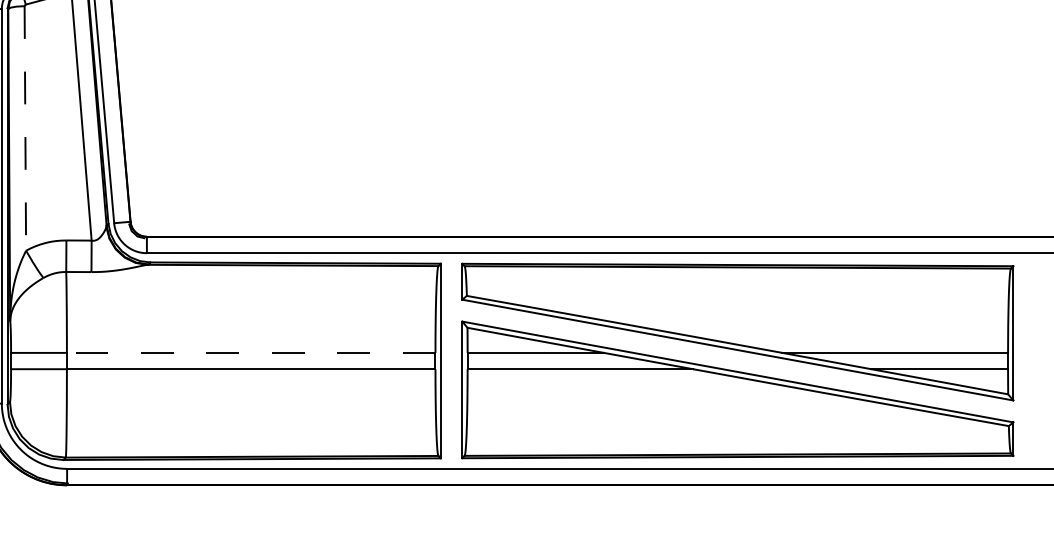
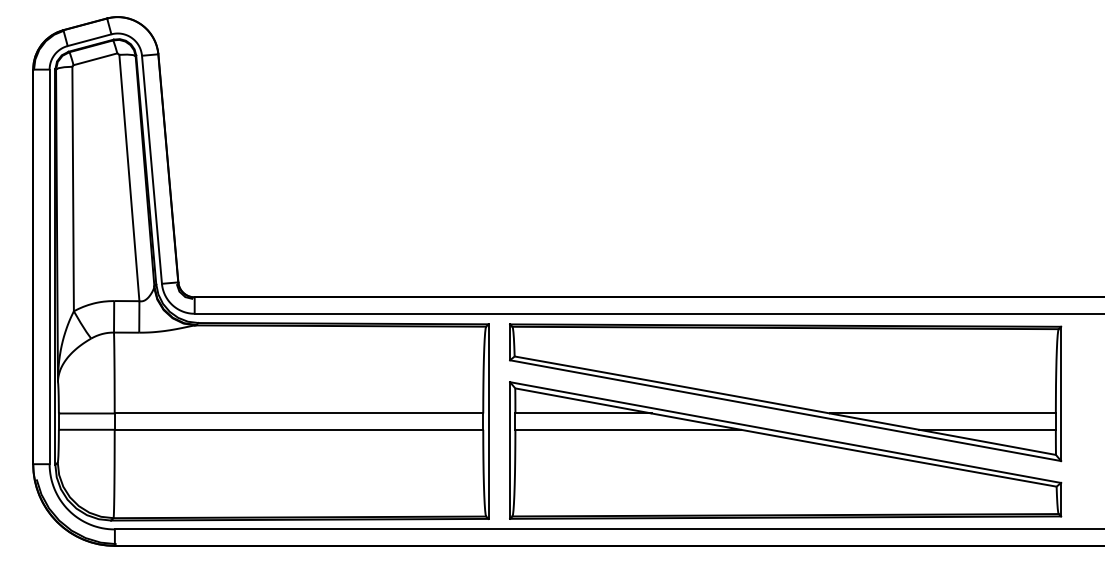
line: (25, 128) -> (73, 189), dashed -> solid
line: (250, 352) -> (298, 413), dashed -> solid

